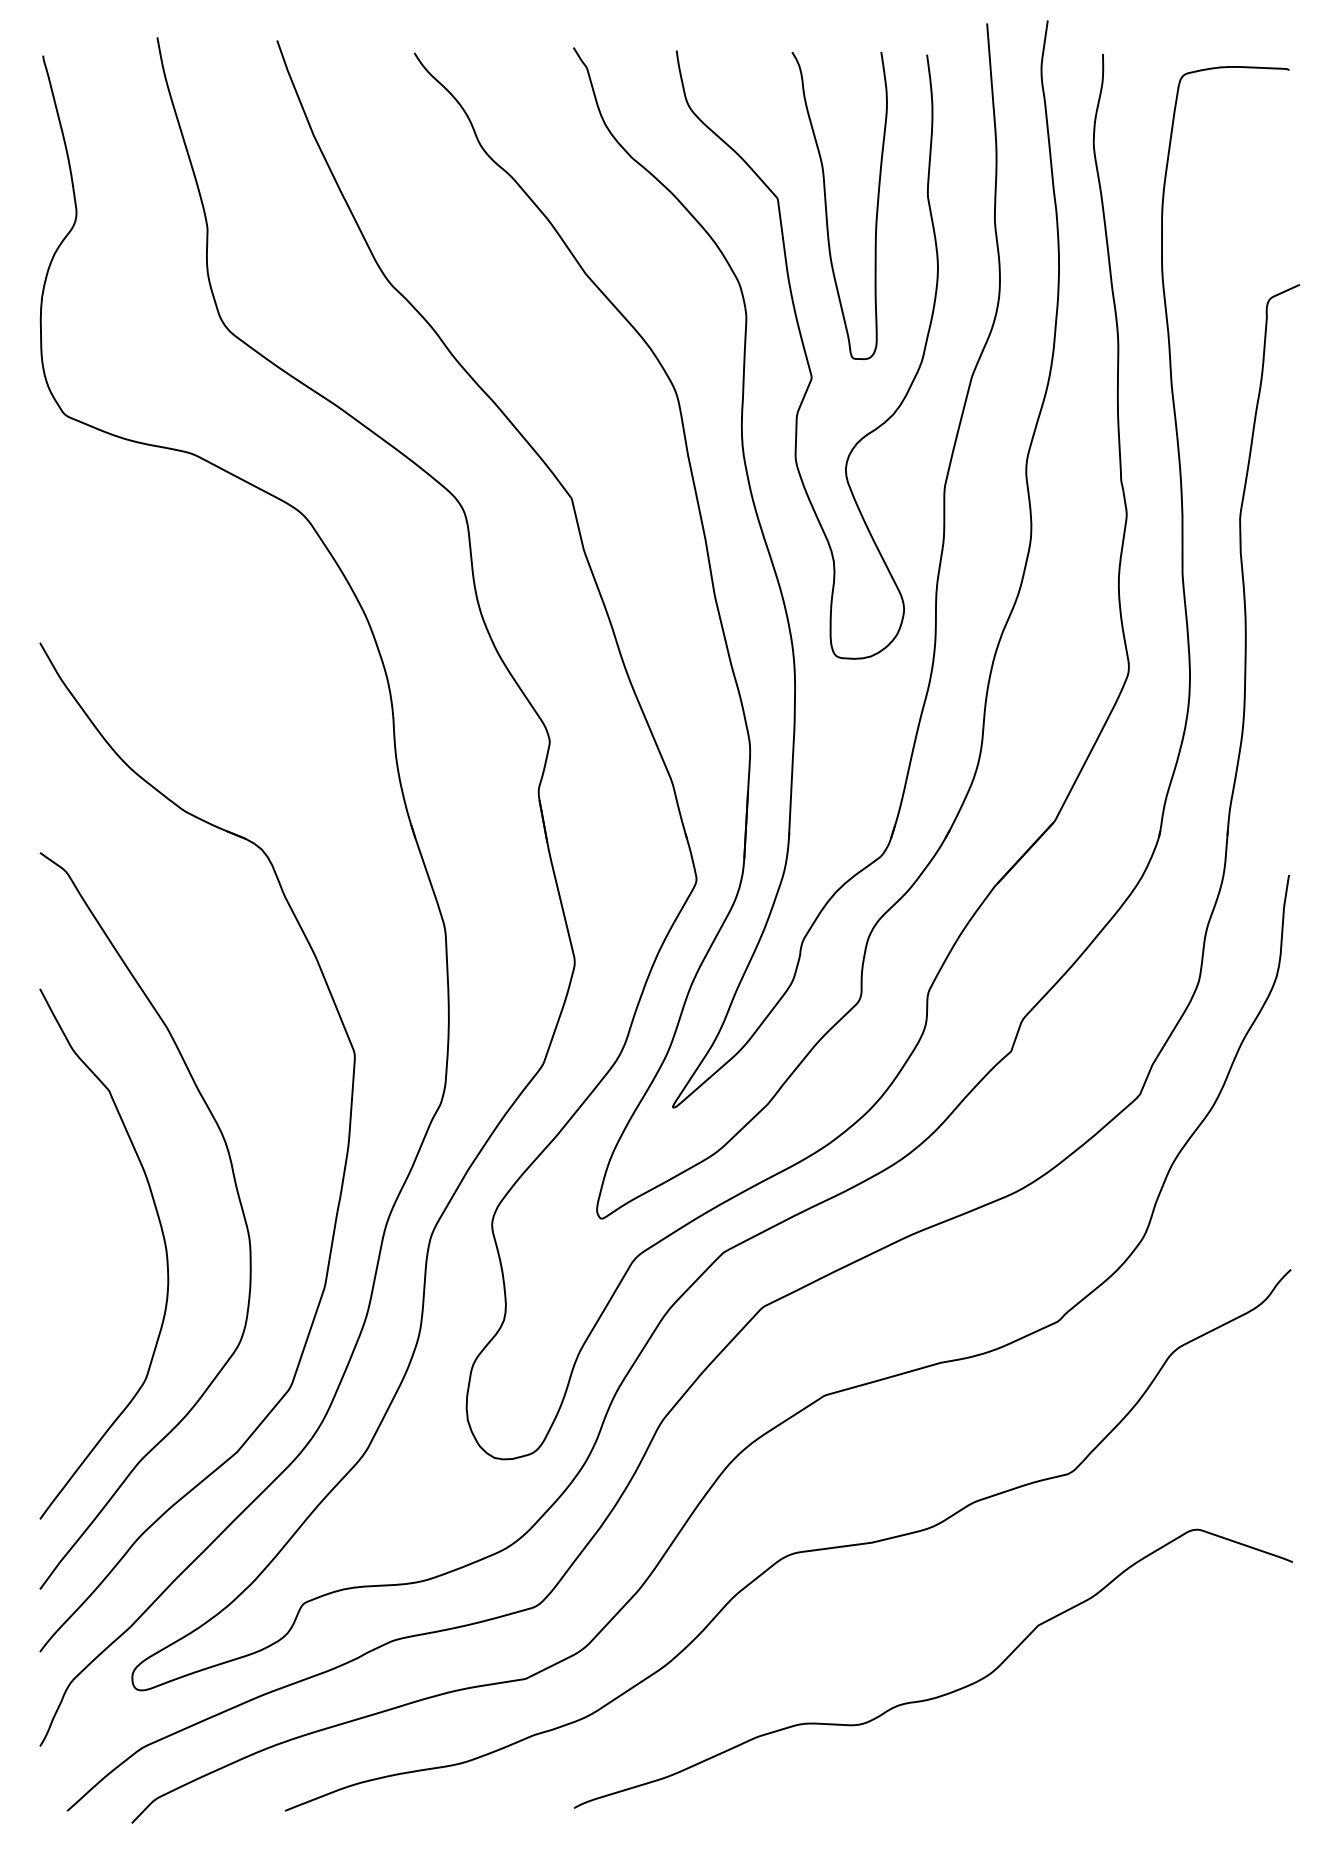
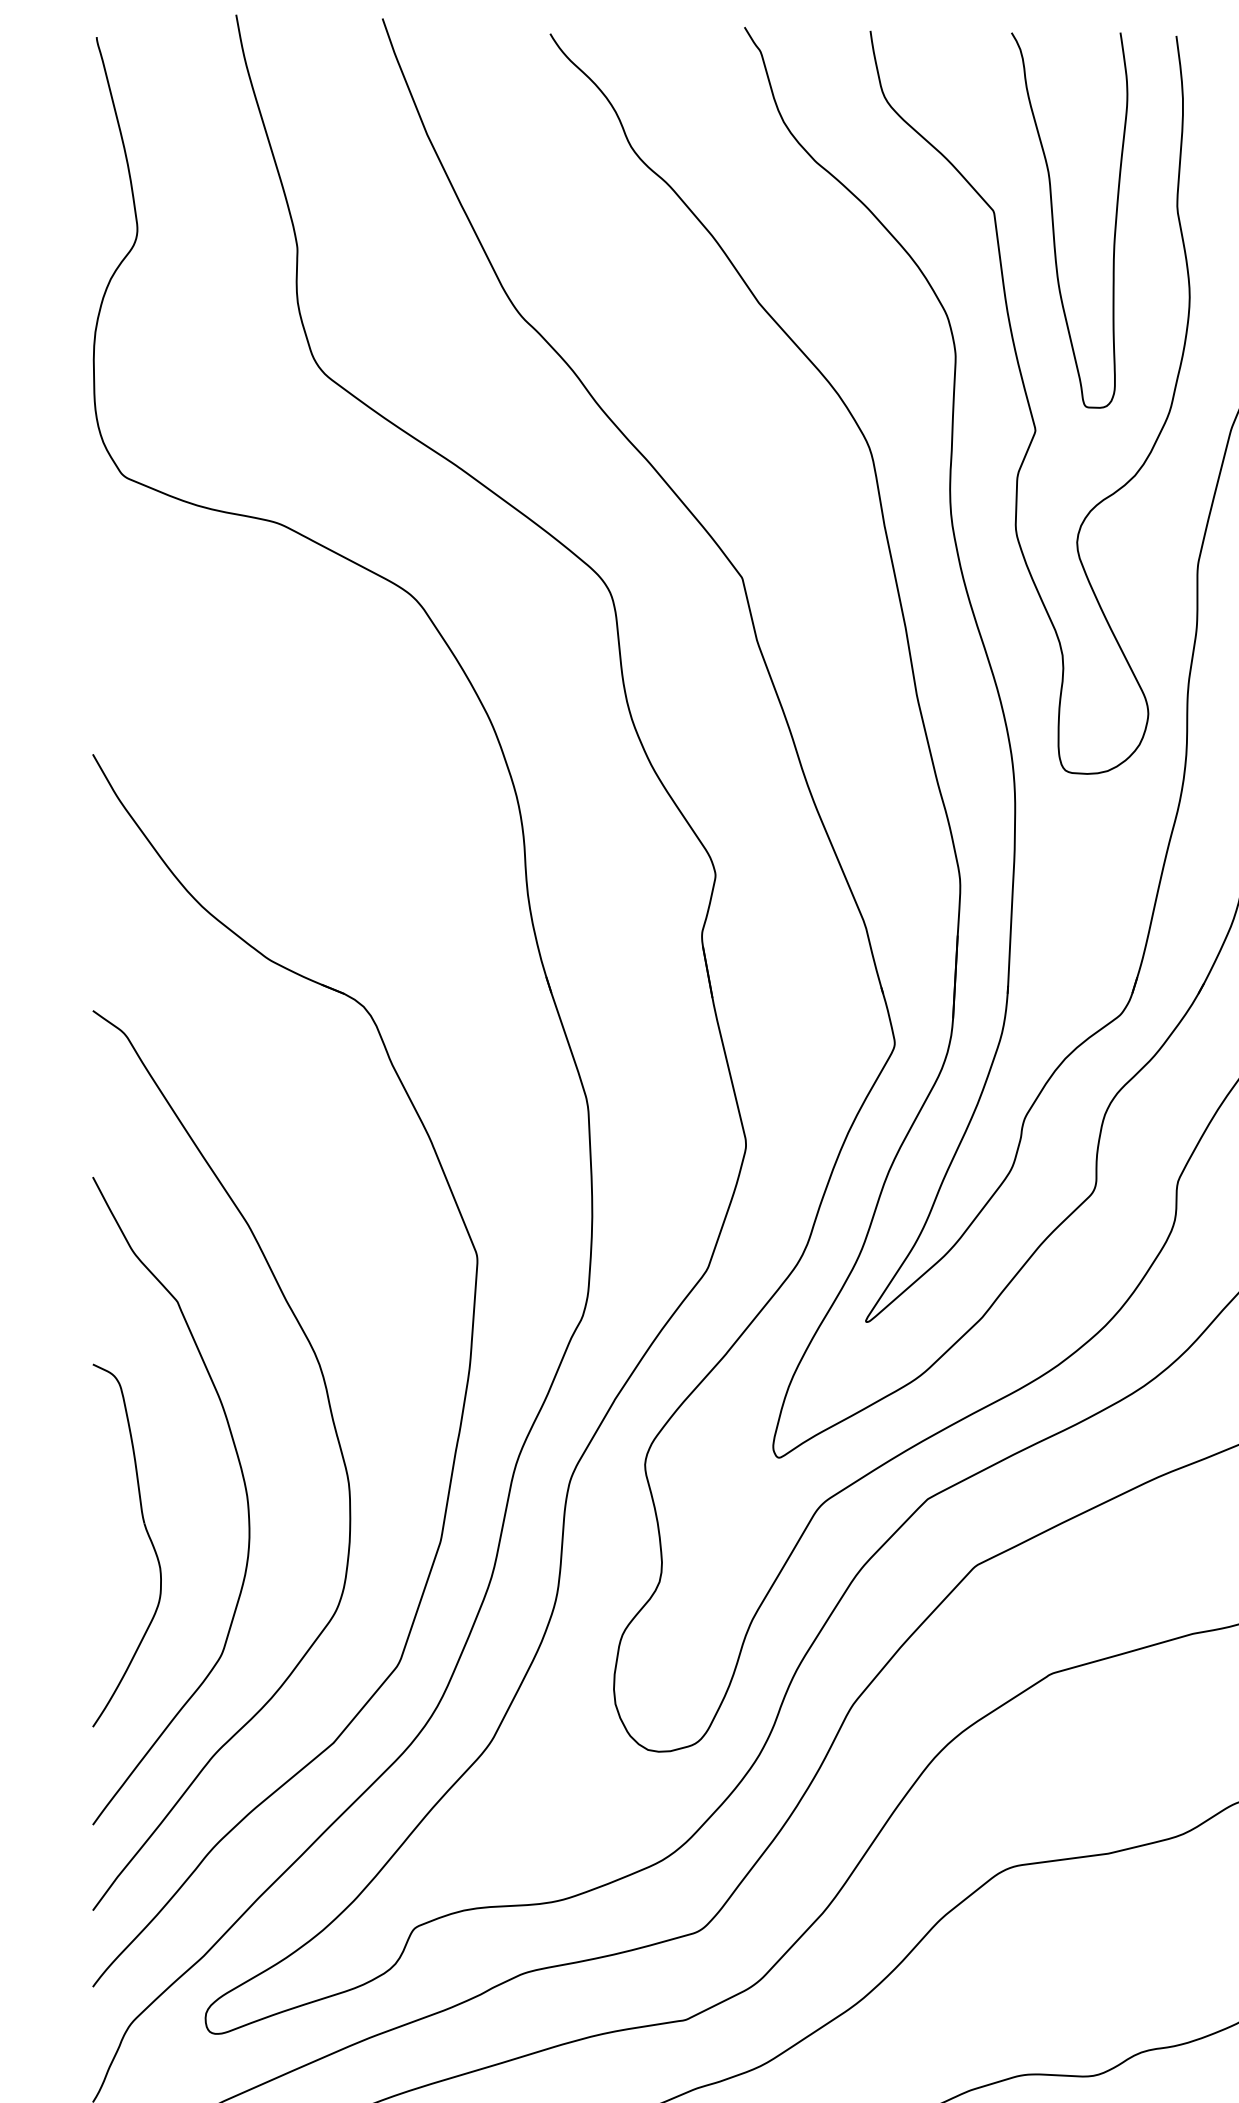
part: (84, 1282) -> (147, 1535), added

